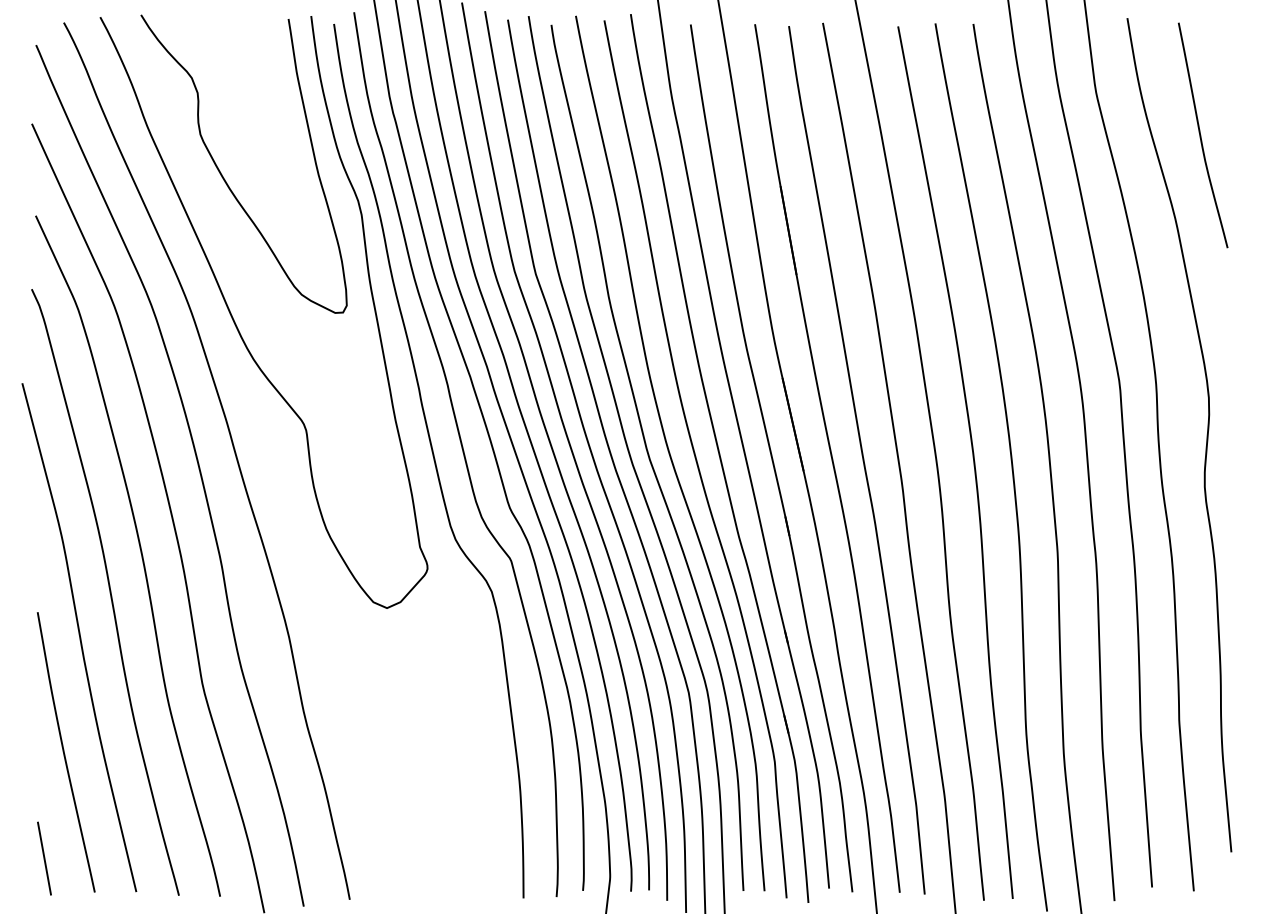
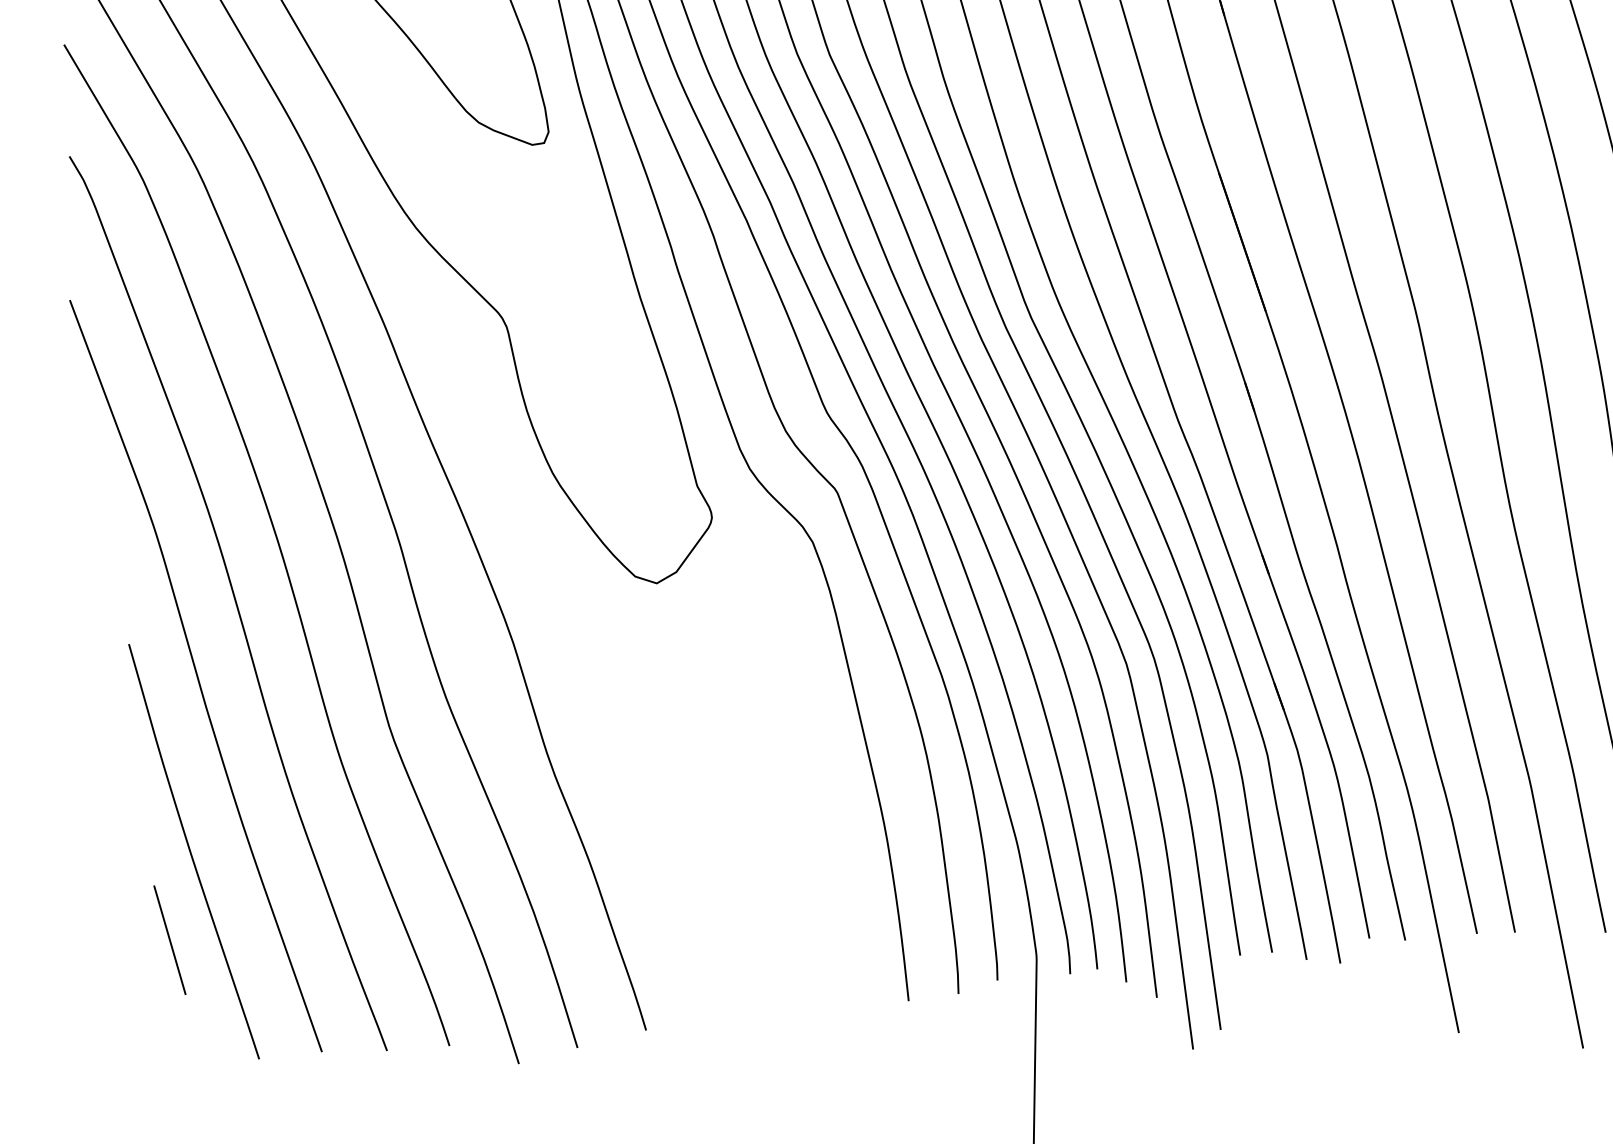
line: (44, 858) -> (169, 940), moved

